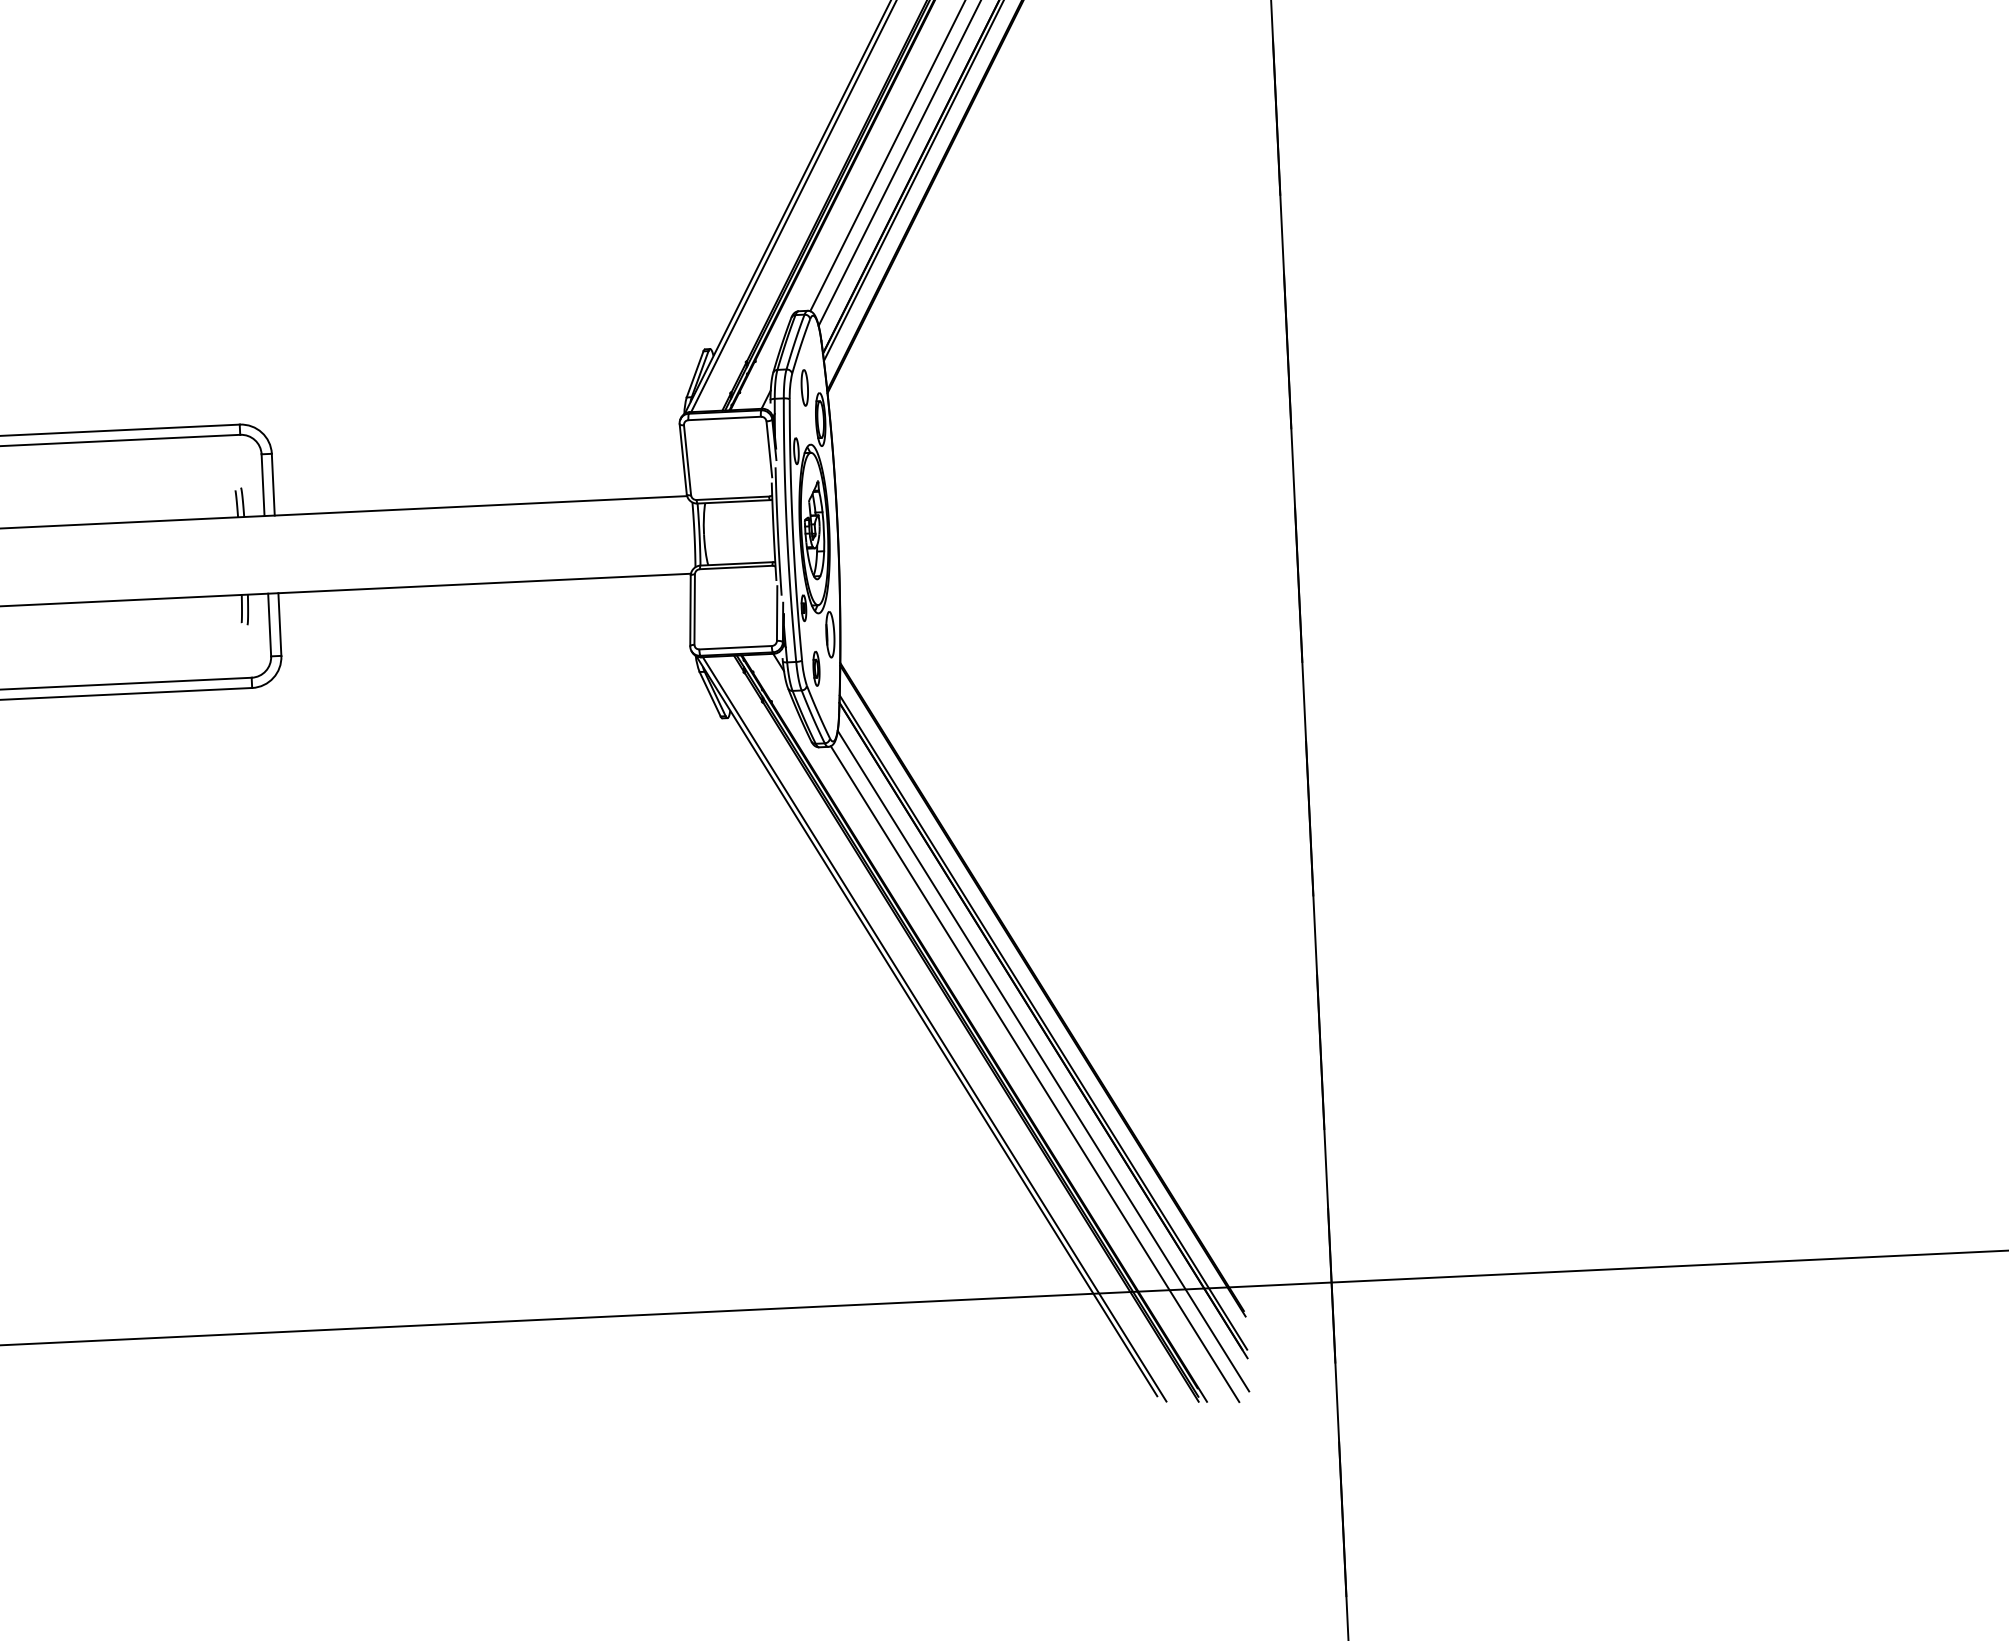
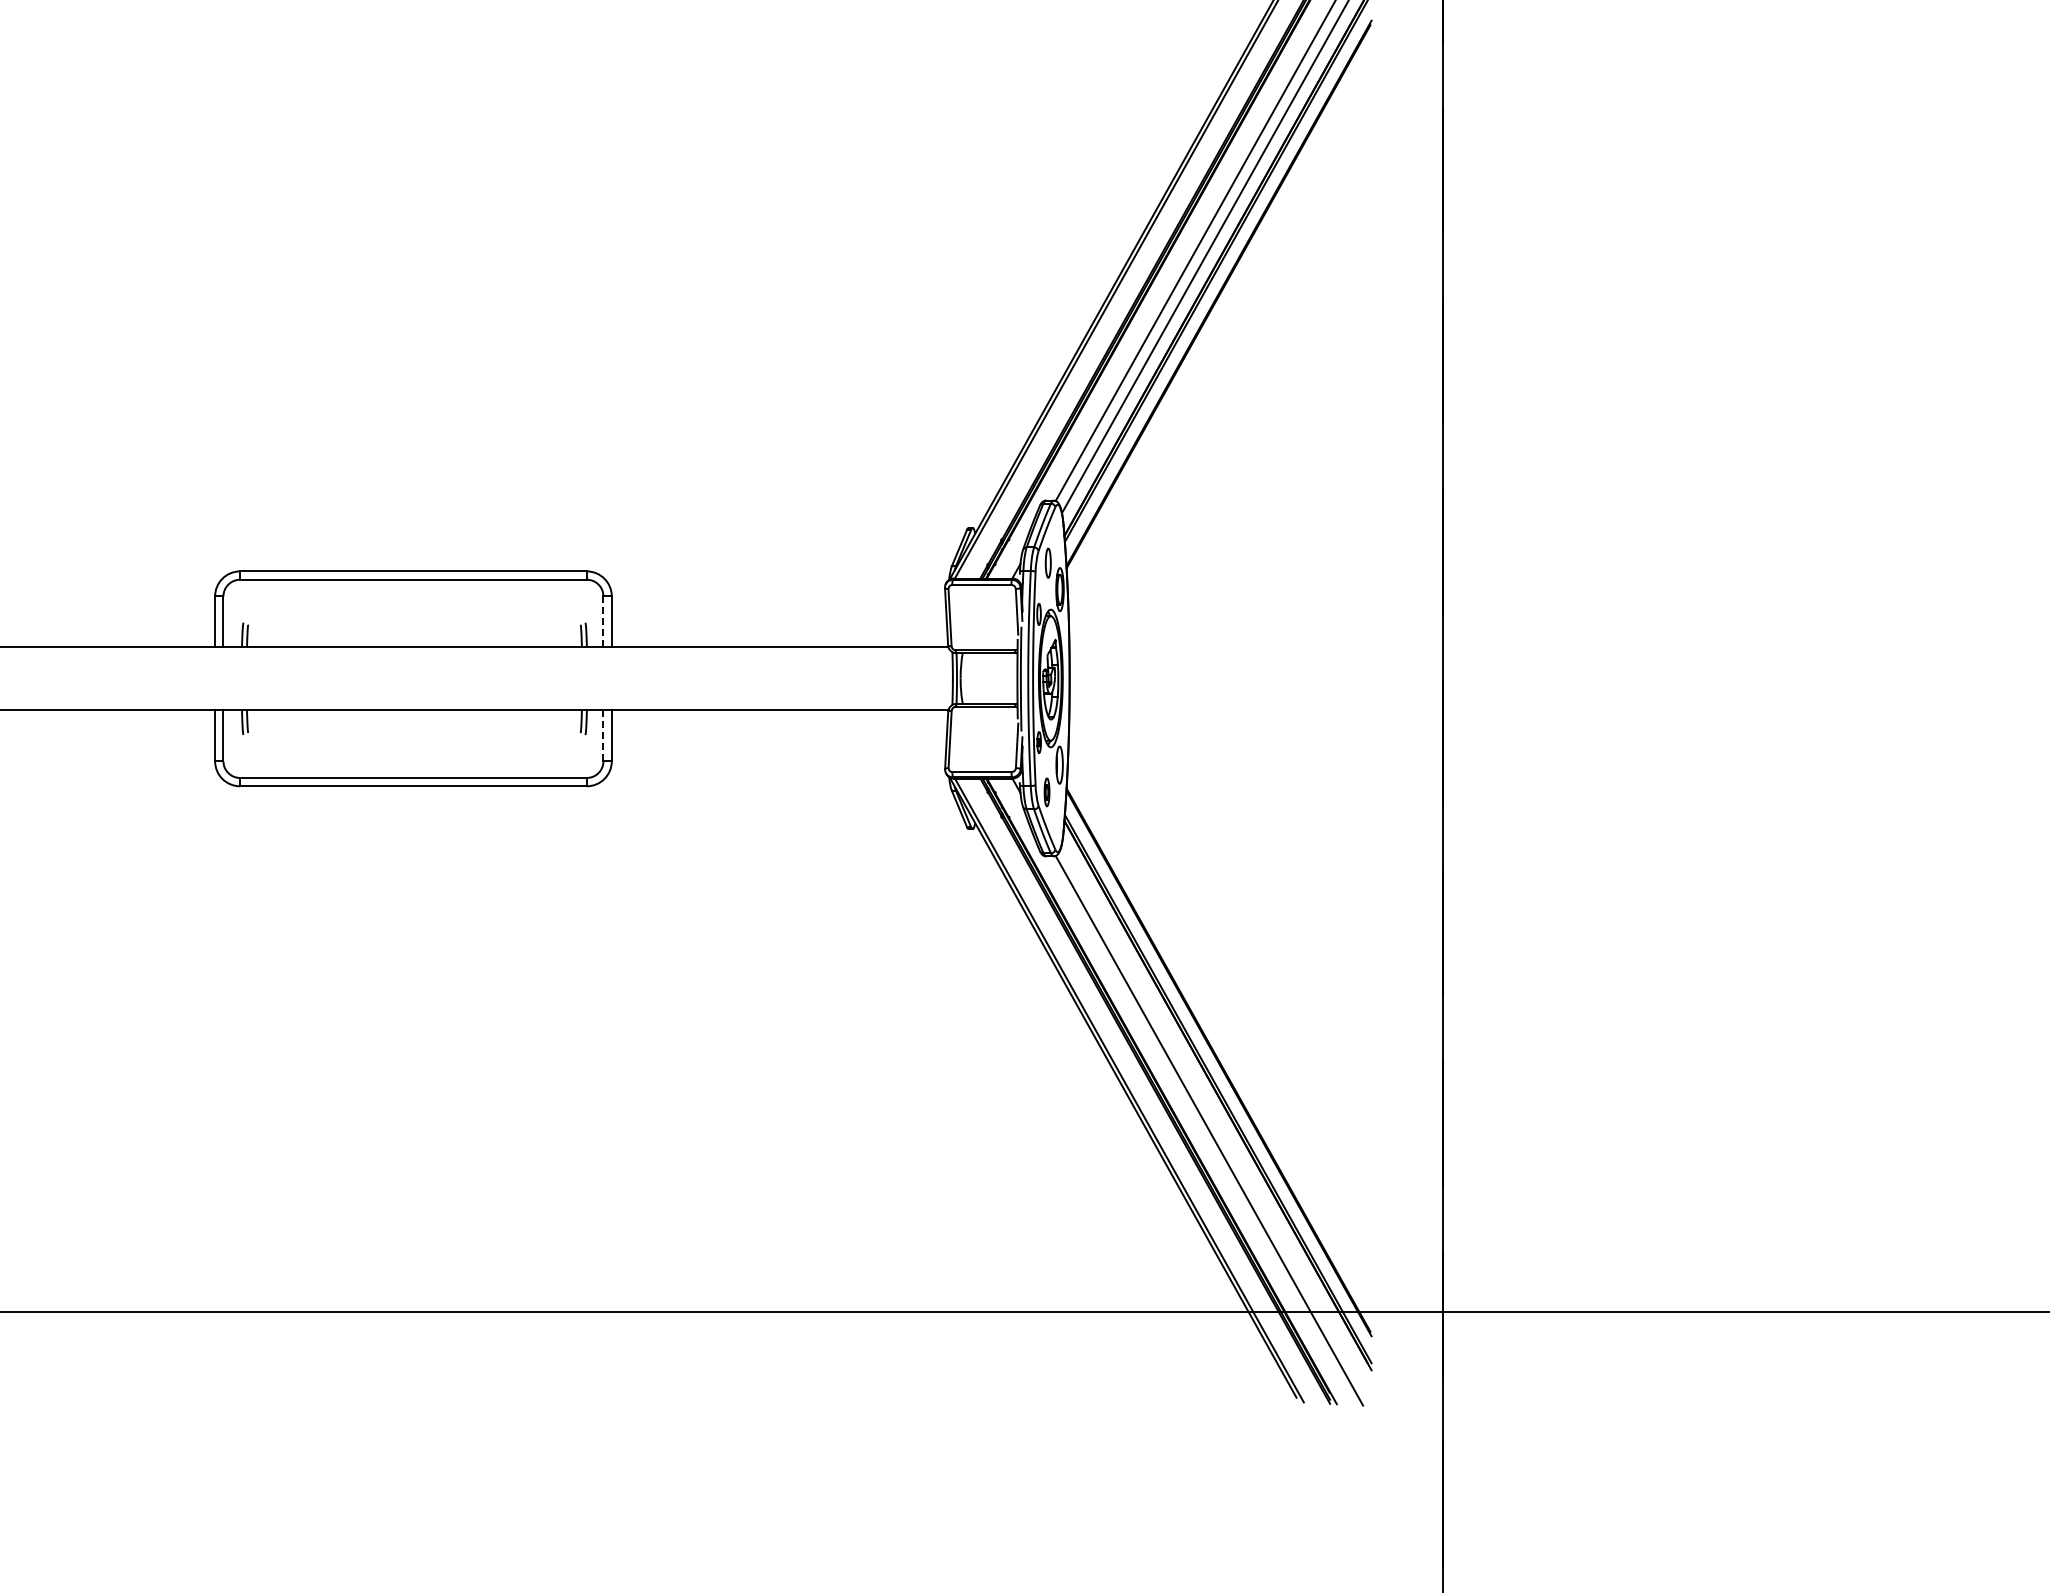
line: (263, 485) -> (603, 621), solid -> dashed
line: (269, 624) -> (603, 735), solid -> dashed
line: (1043, 1061) -> (1216, 1120), removed

